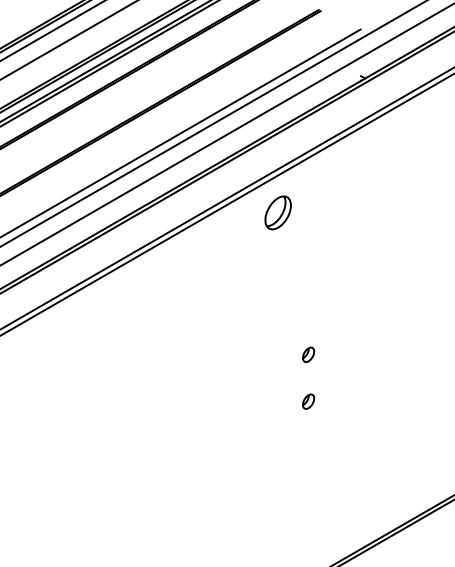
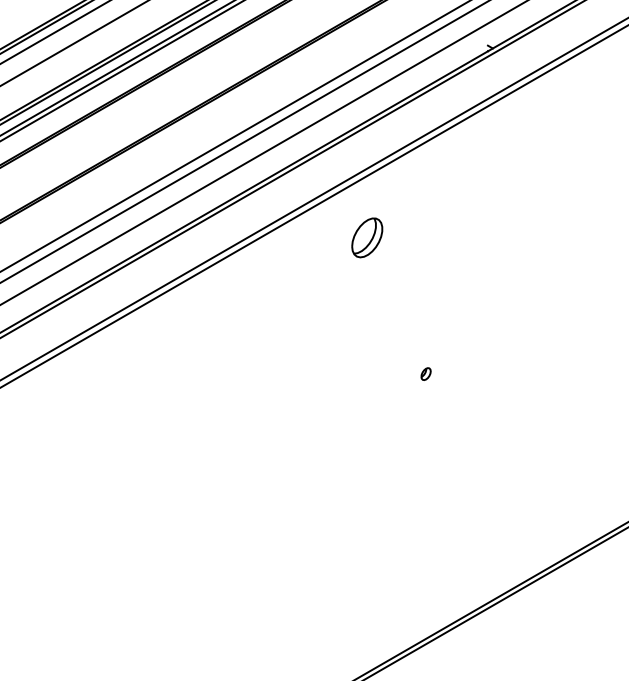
part: (278, 212) -> (367, 237), moved
part: (308, 354) -> (425, 373), size x0.7
part: (308, 400) -> (425, 428), removed

